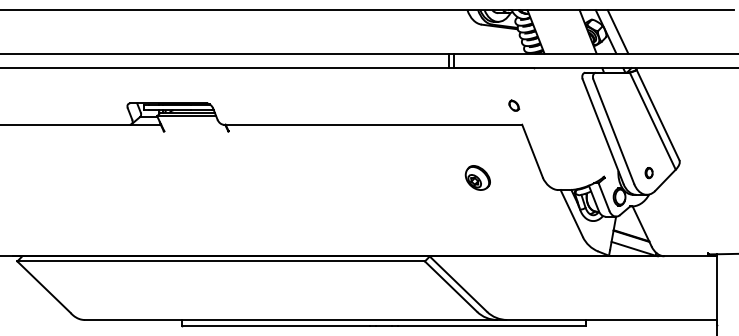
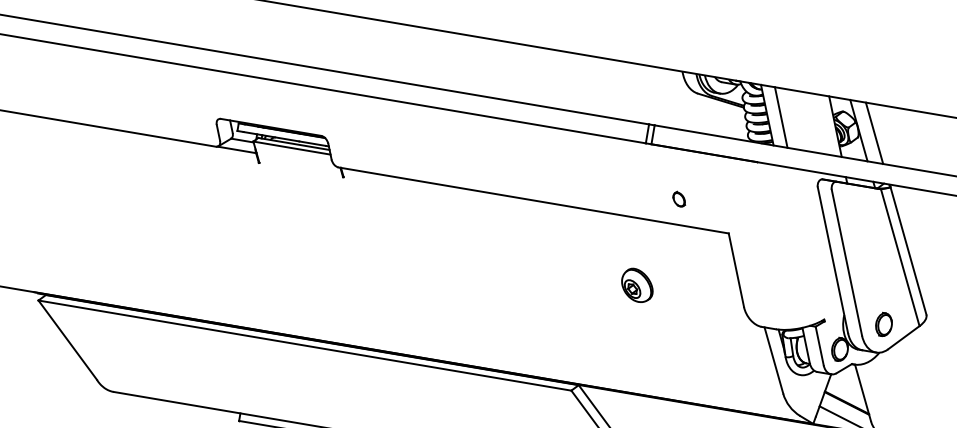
line: (546, 31) -> (781, 116), added
part: (514, 105) -> (679, 199), moved
part: (648, 172) -> (883, 323), size x1.67
part: (477, 177) -> (637, 284), moved

